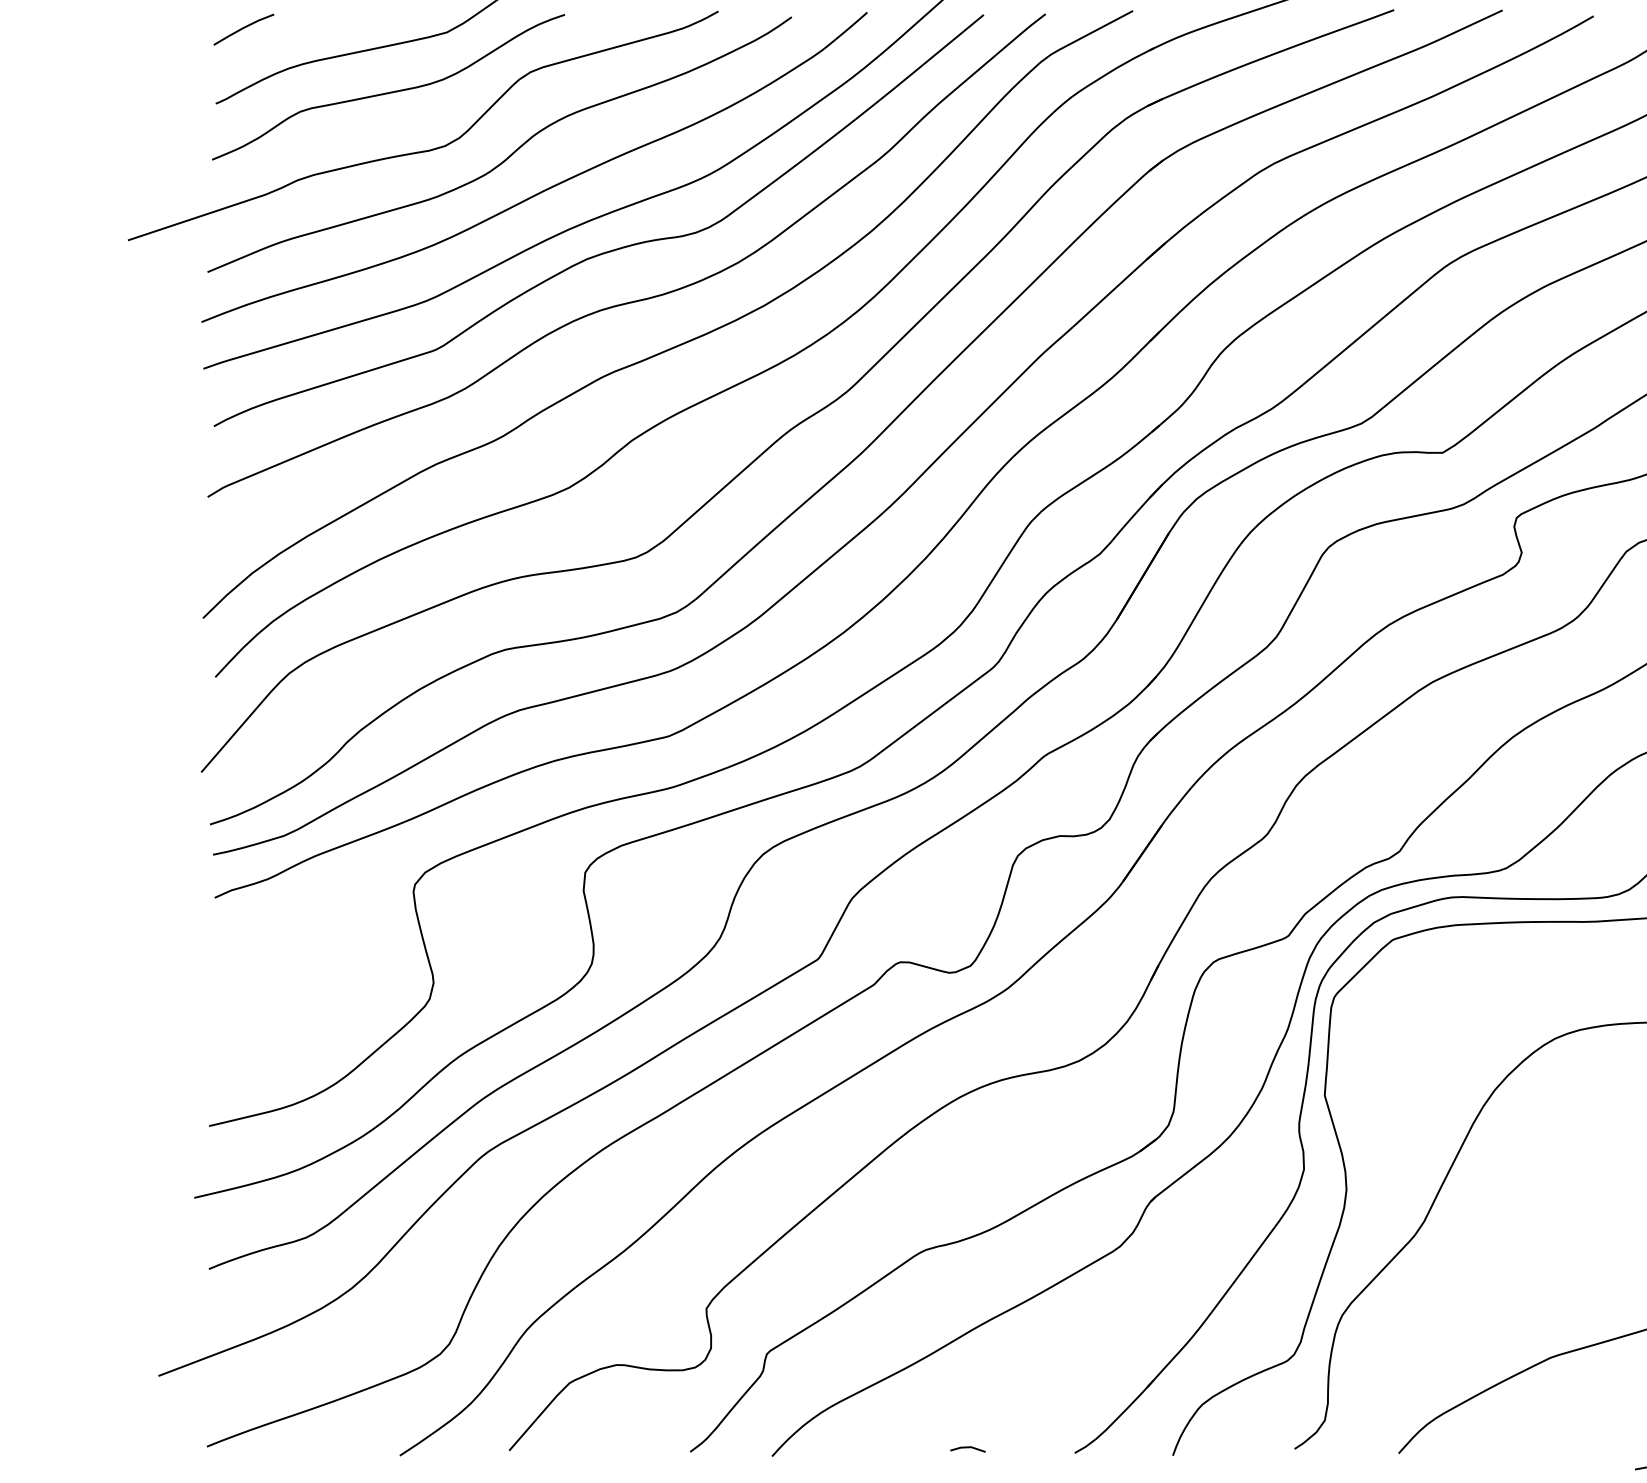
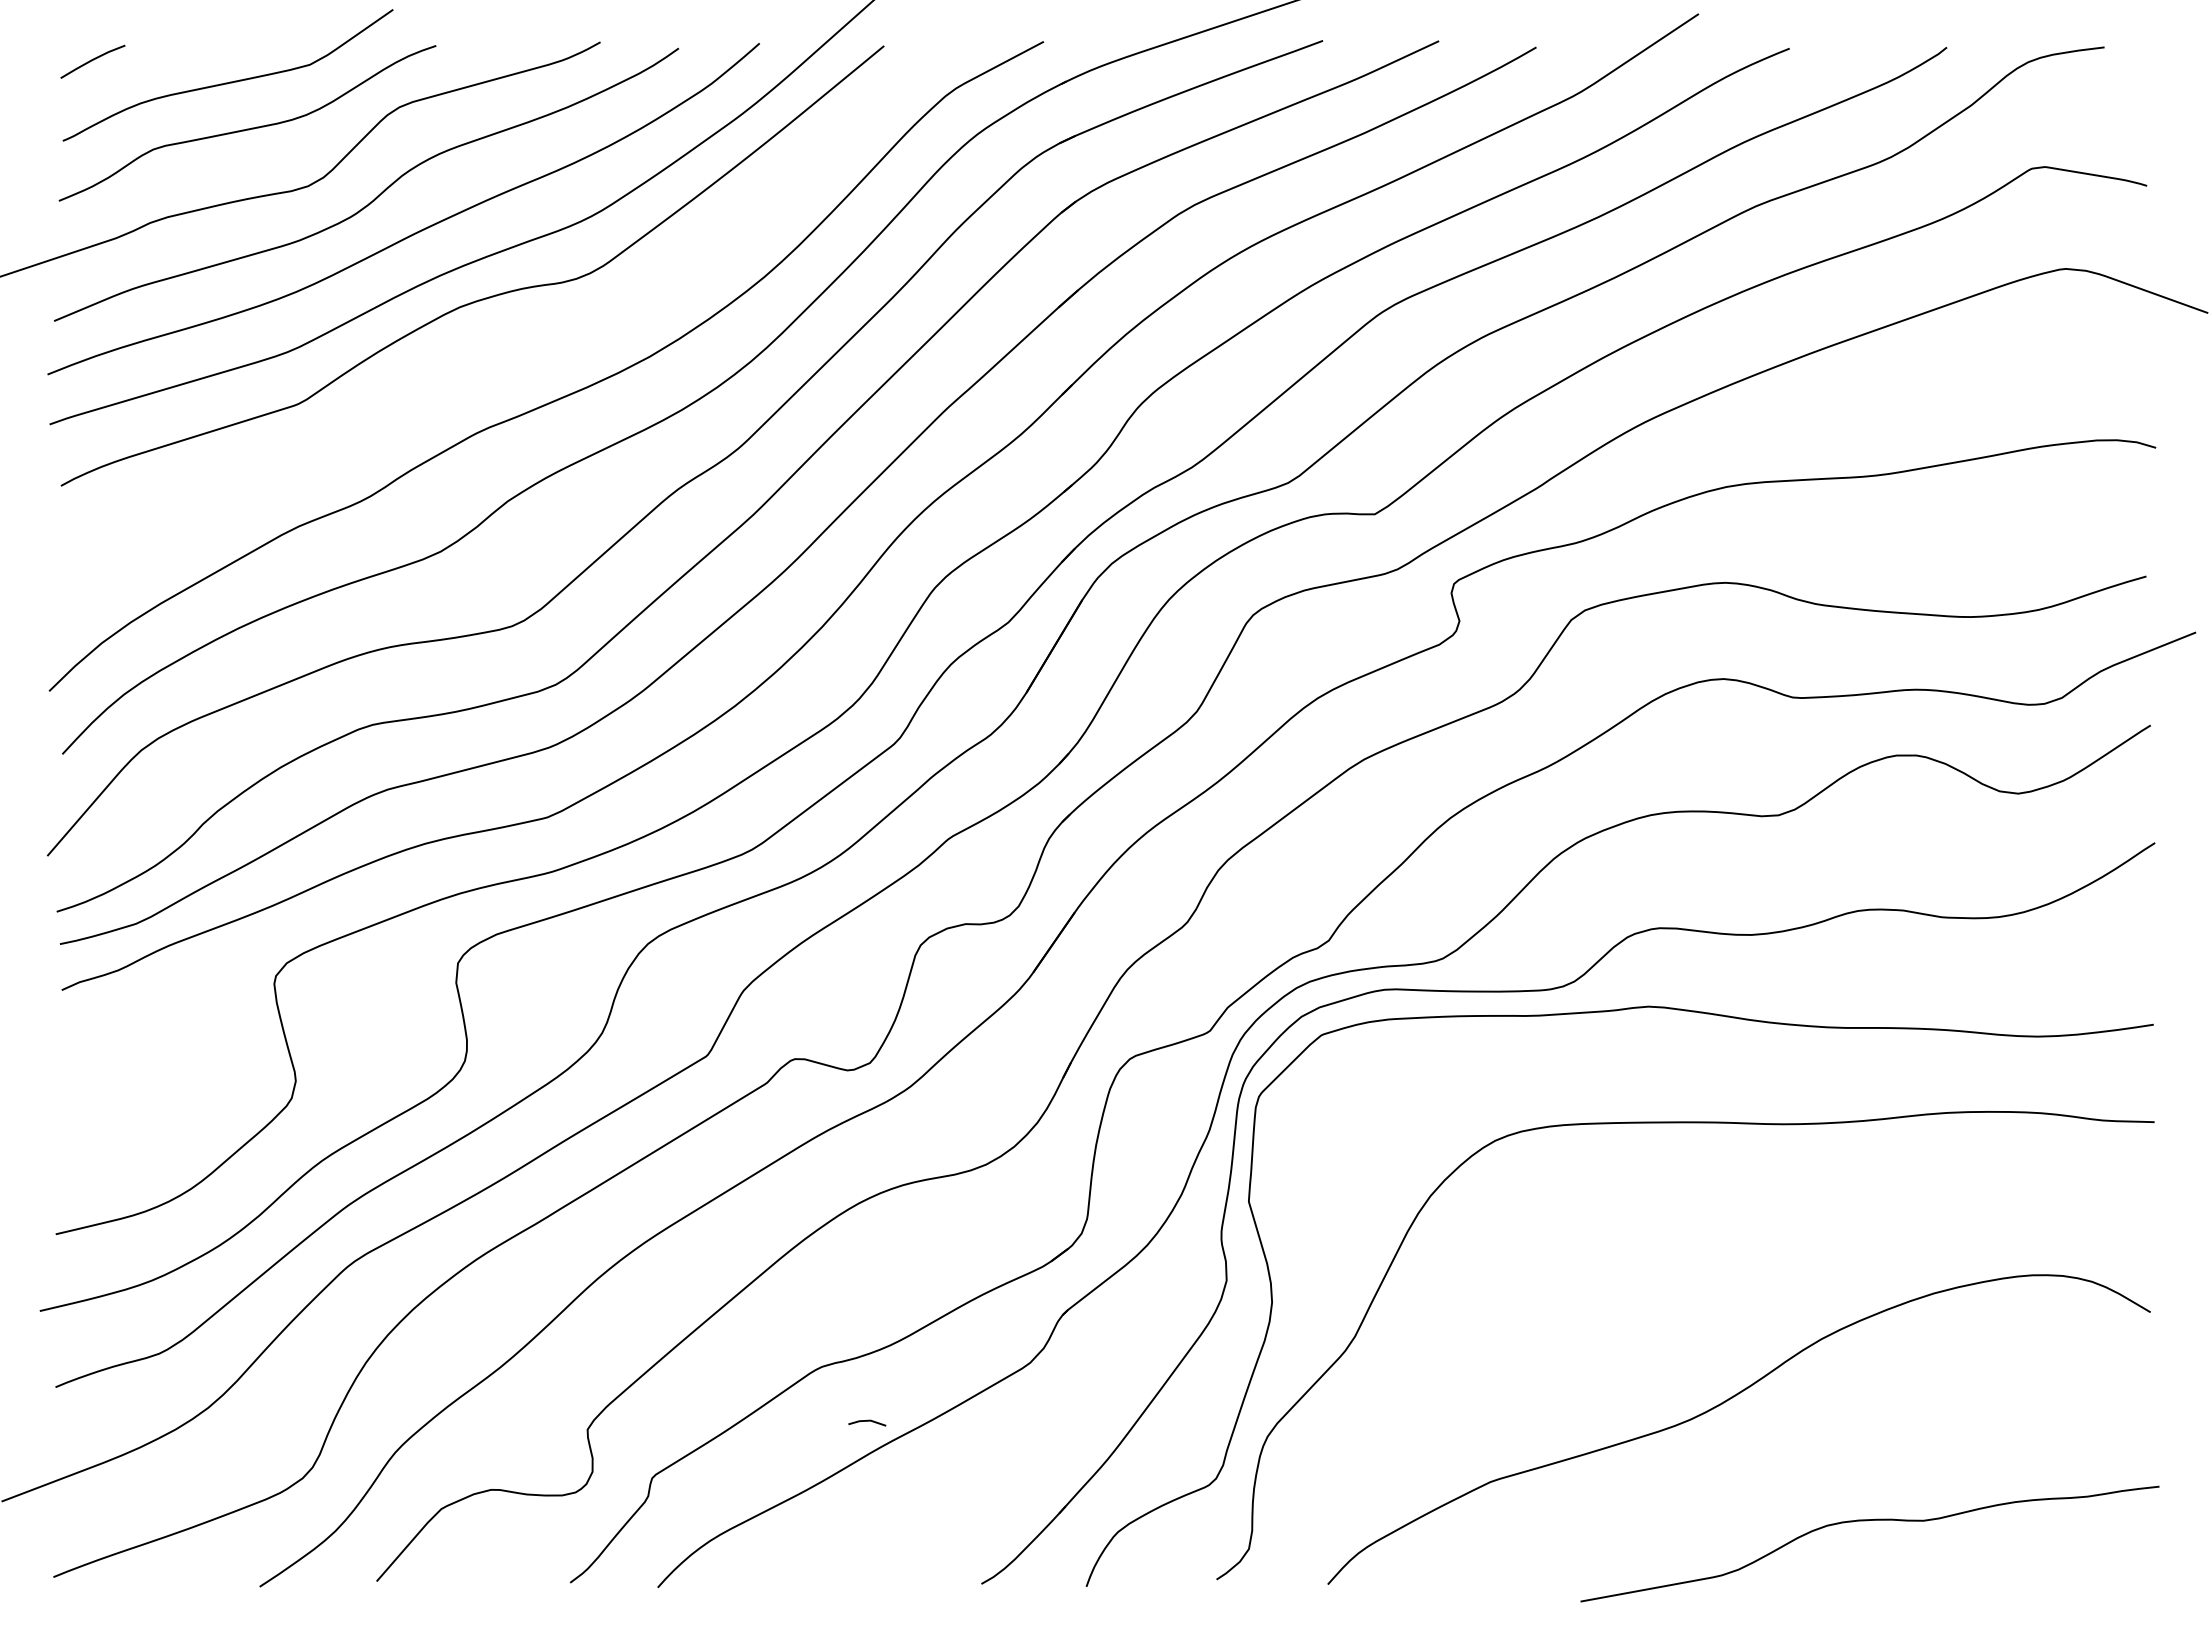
curve: (638, 299) -> (514, 350), removed
line: (968, 1447) -> (867, 1421), moved

